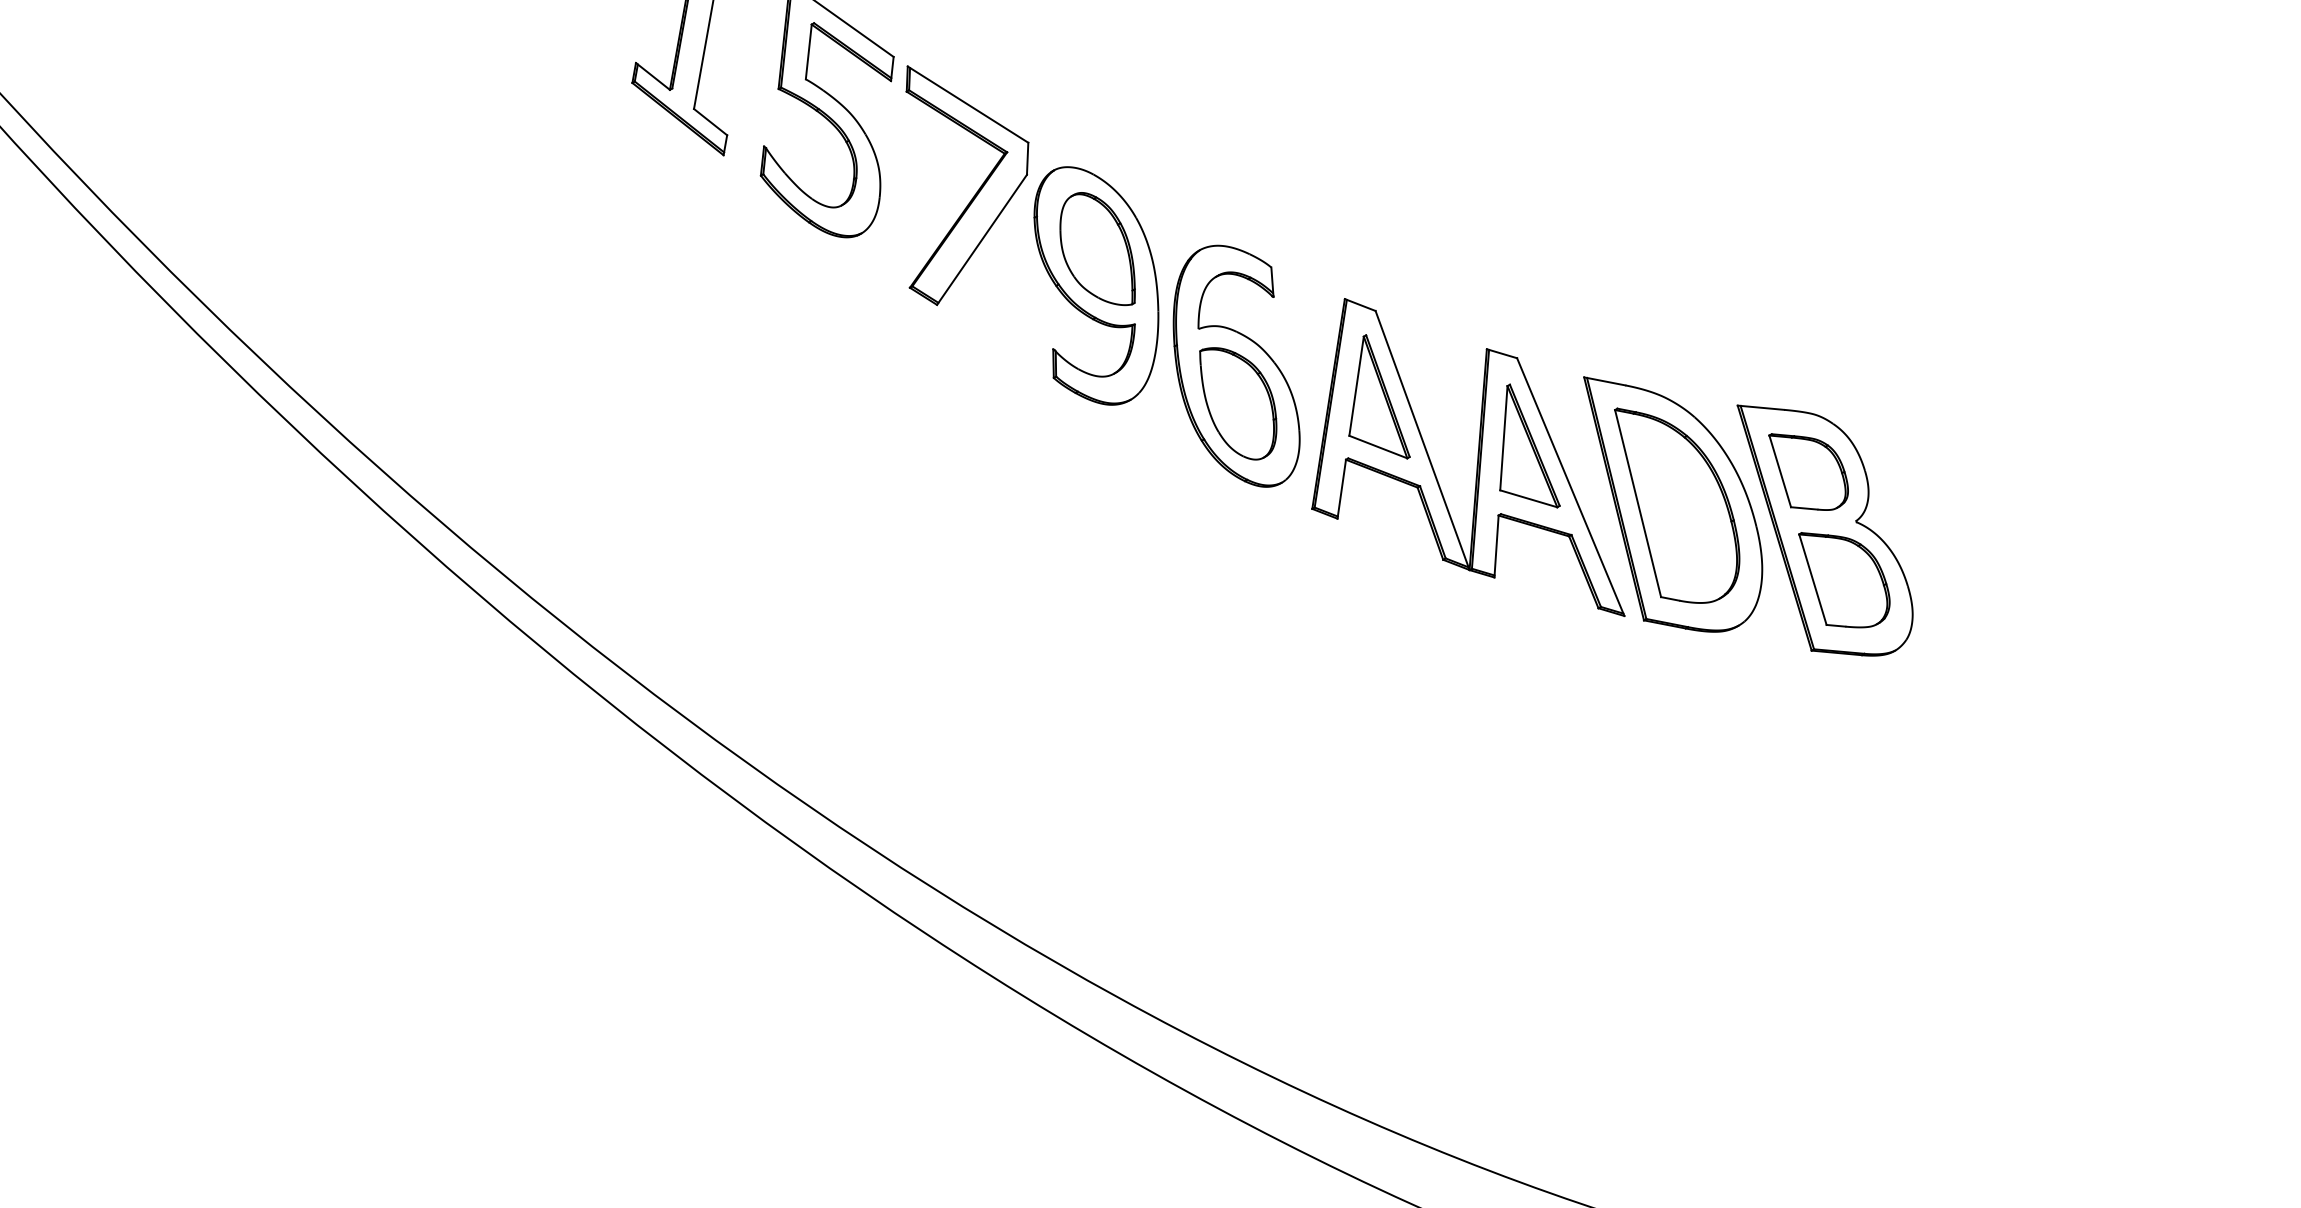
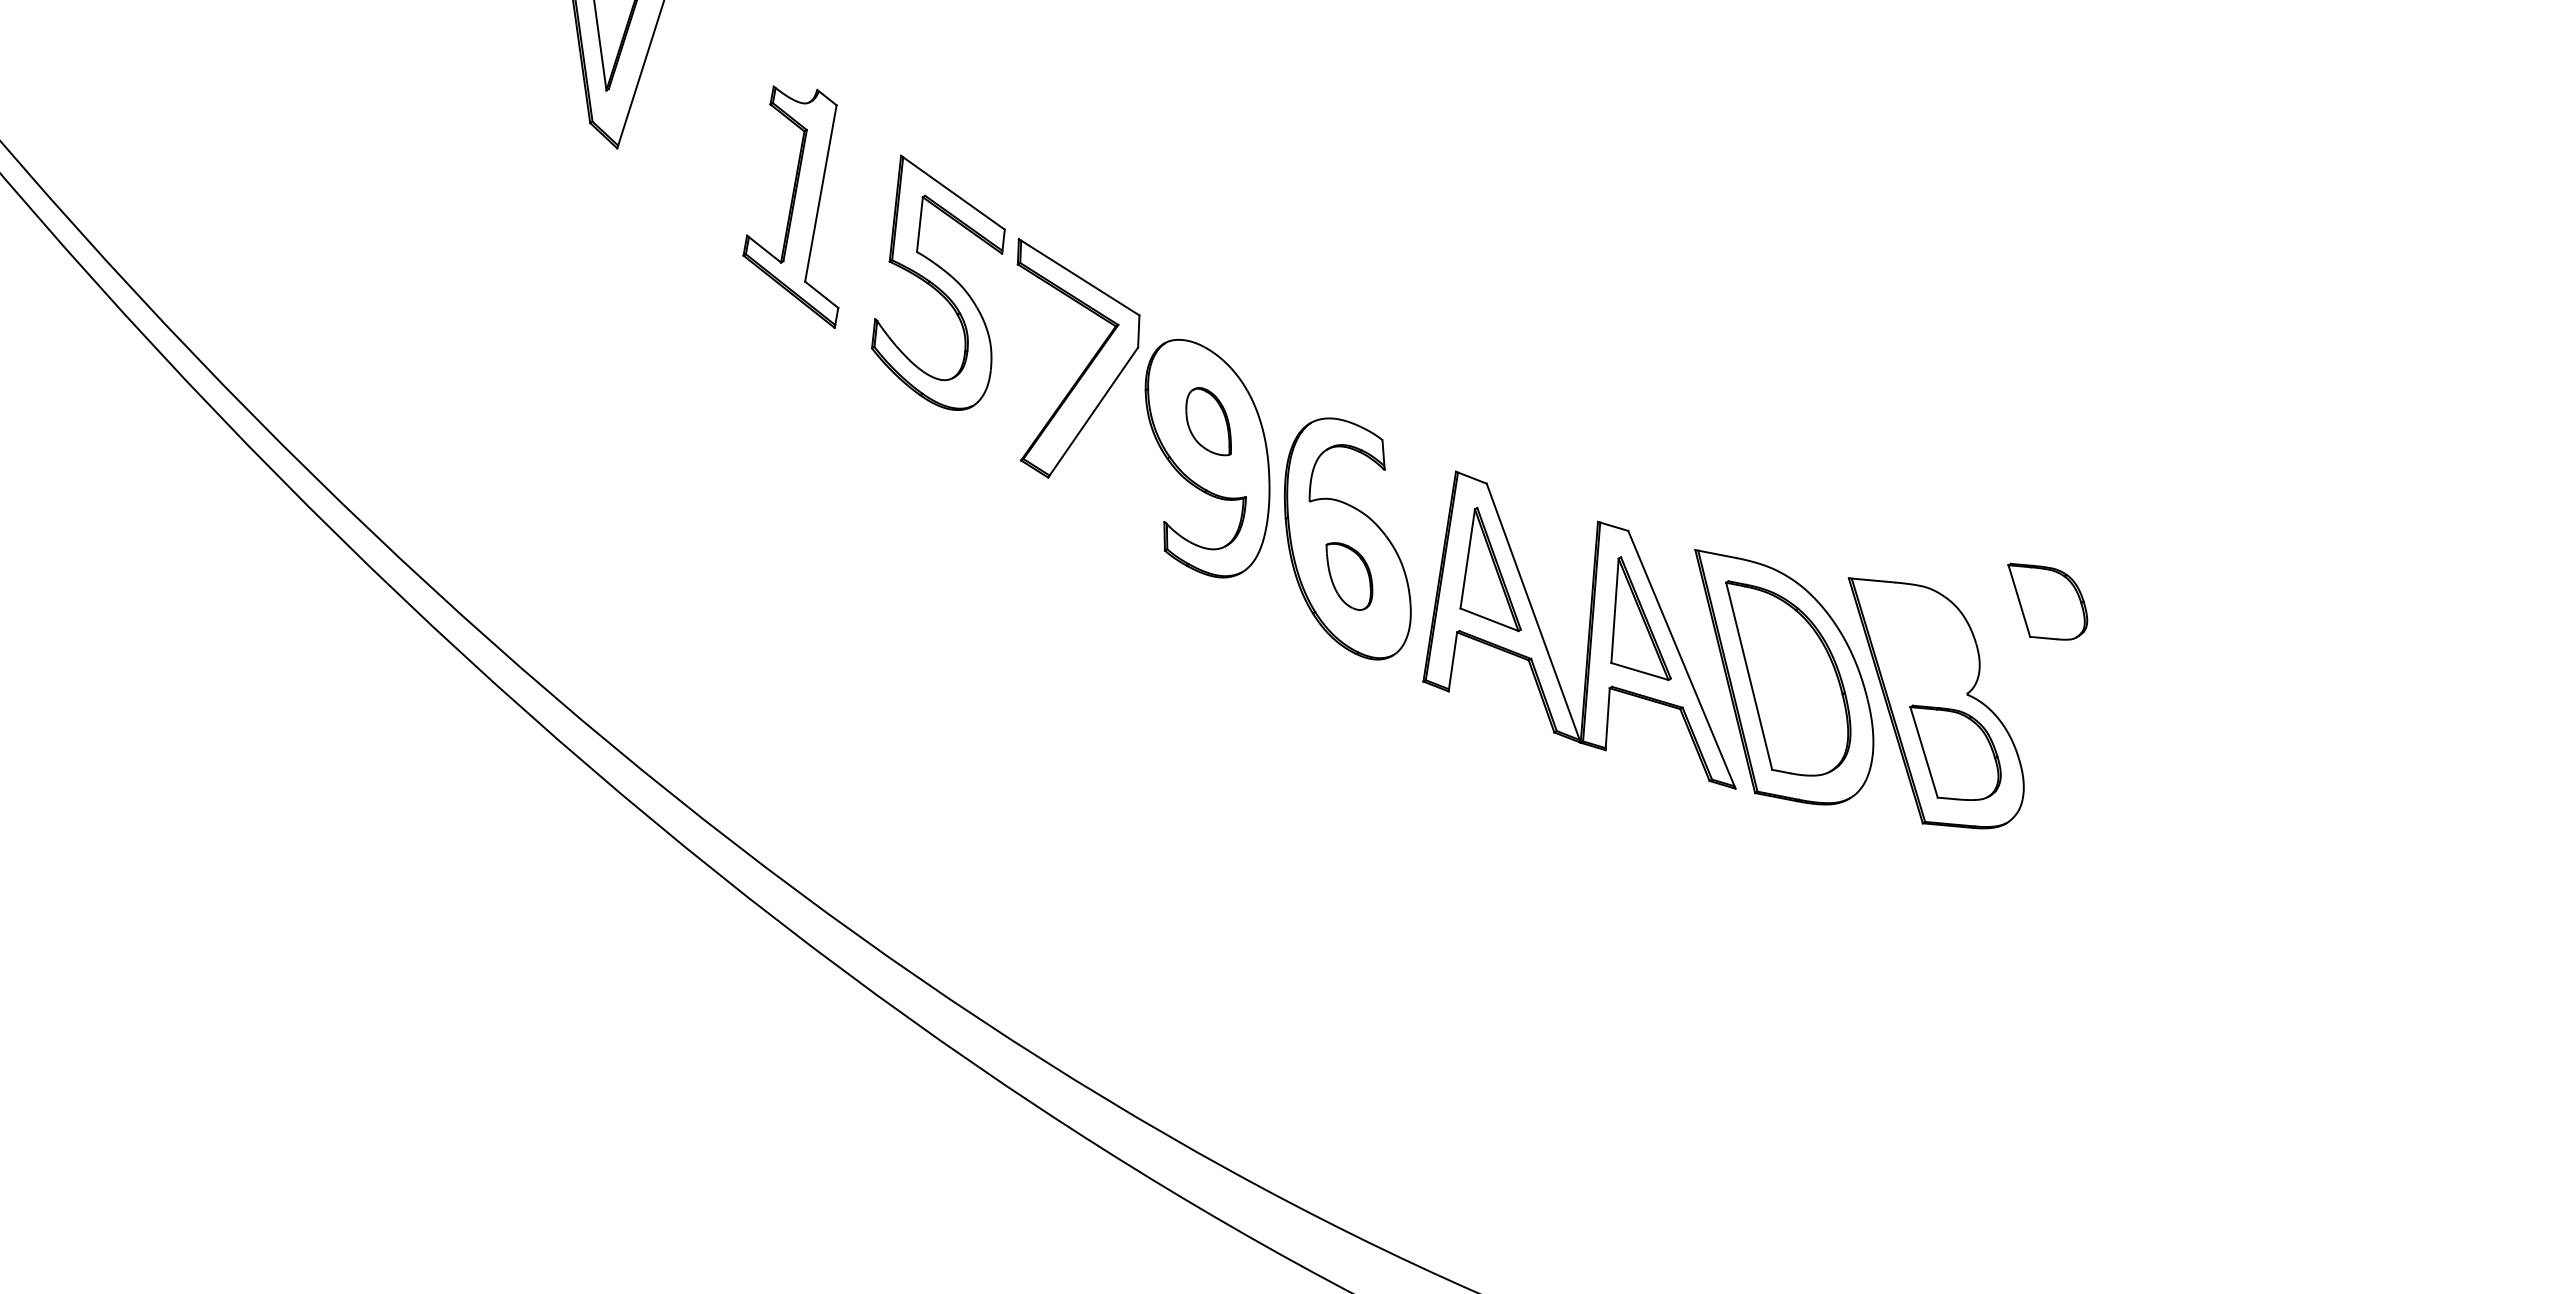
part: (1097, 248) -> (1208, 421), size x0.6
part: (1238, 403) -> (1349, 576), size x0.6
part: (1808, 471) -> (2047, 601), moved

